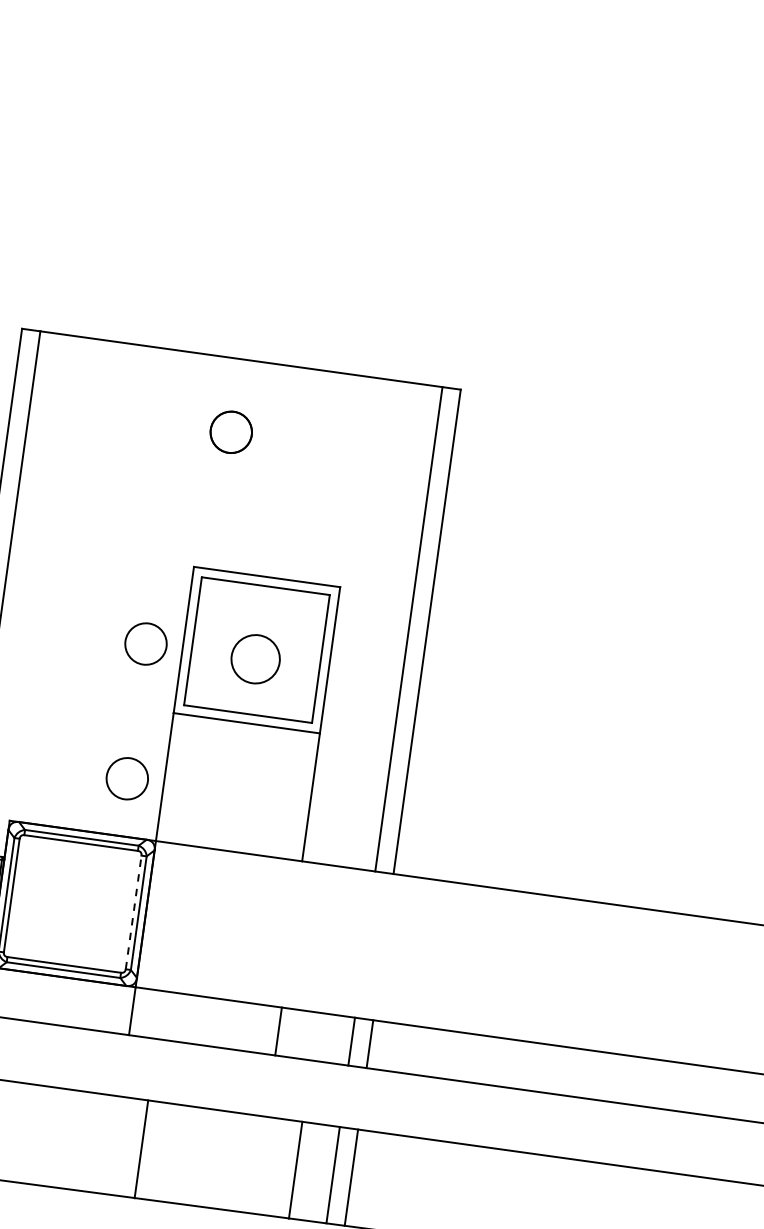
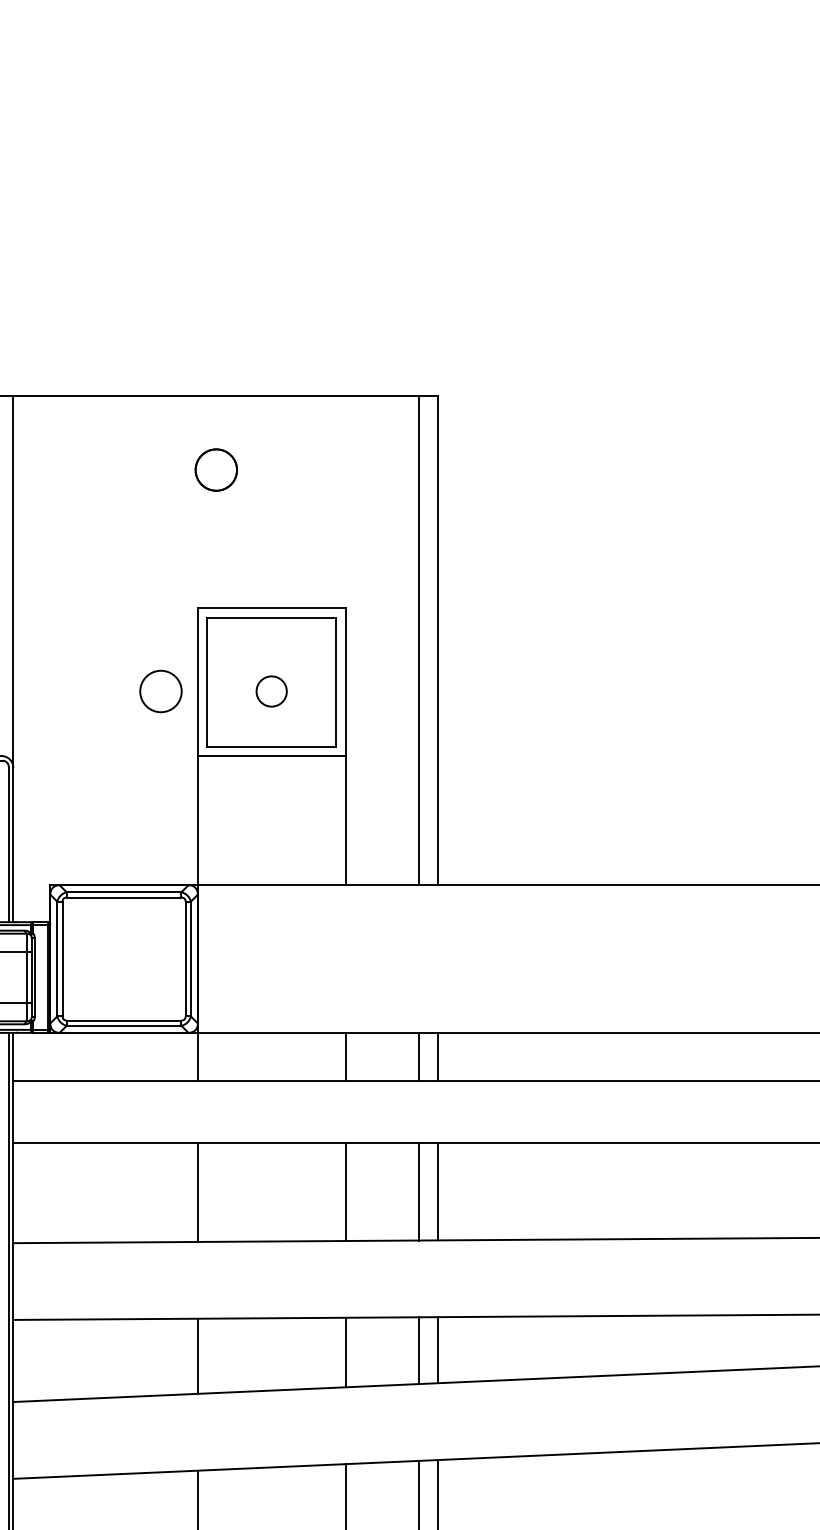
circle: (255, 659) -> (271, 691), size x0.62
circle: (126, 778) -> (160, 827), removed
line: (133, 911) -> (185, 958), dashed -> solid
line: (141, 1149) -> (197, 1192), moved
line: (295, 1170) -> (345, 1192), moved

